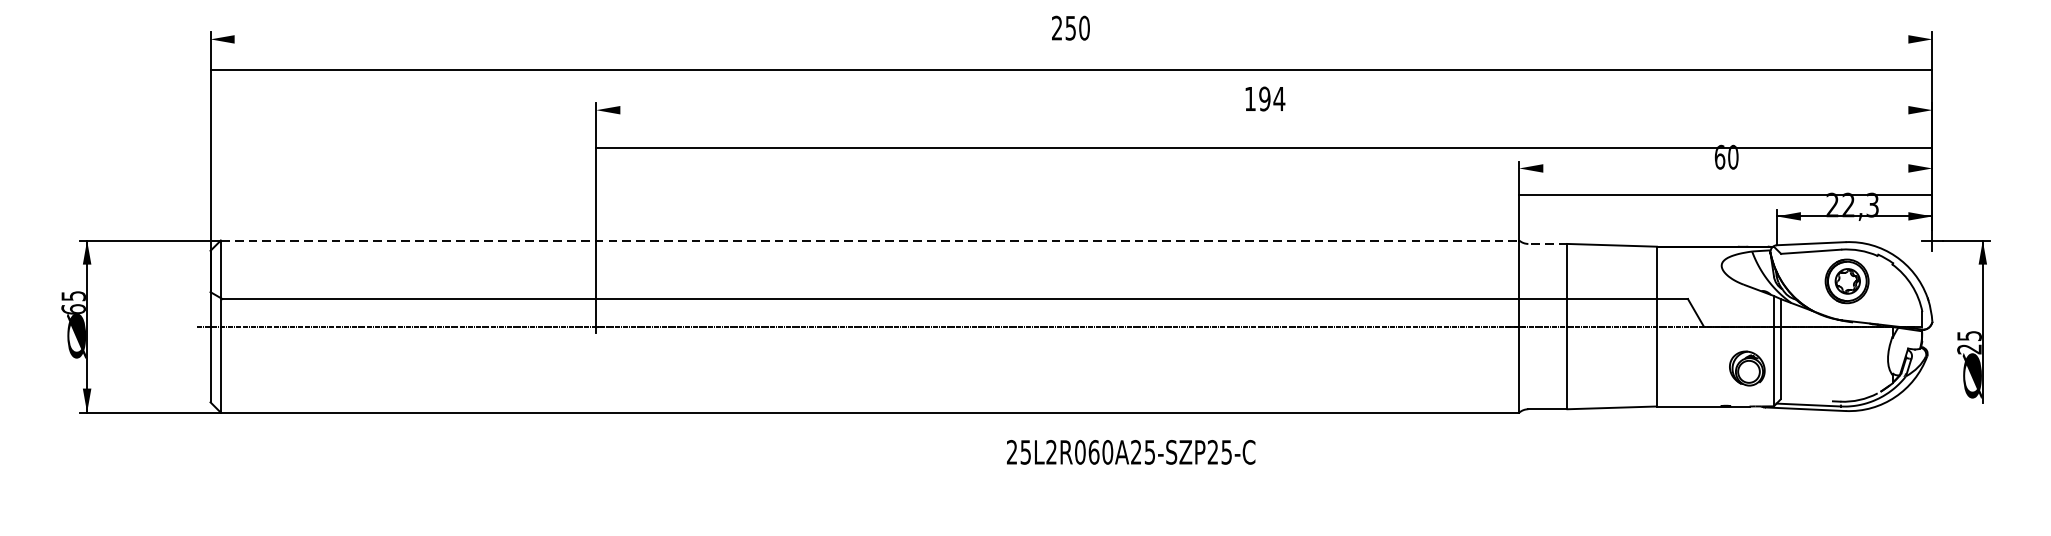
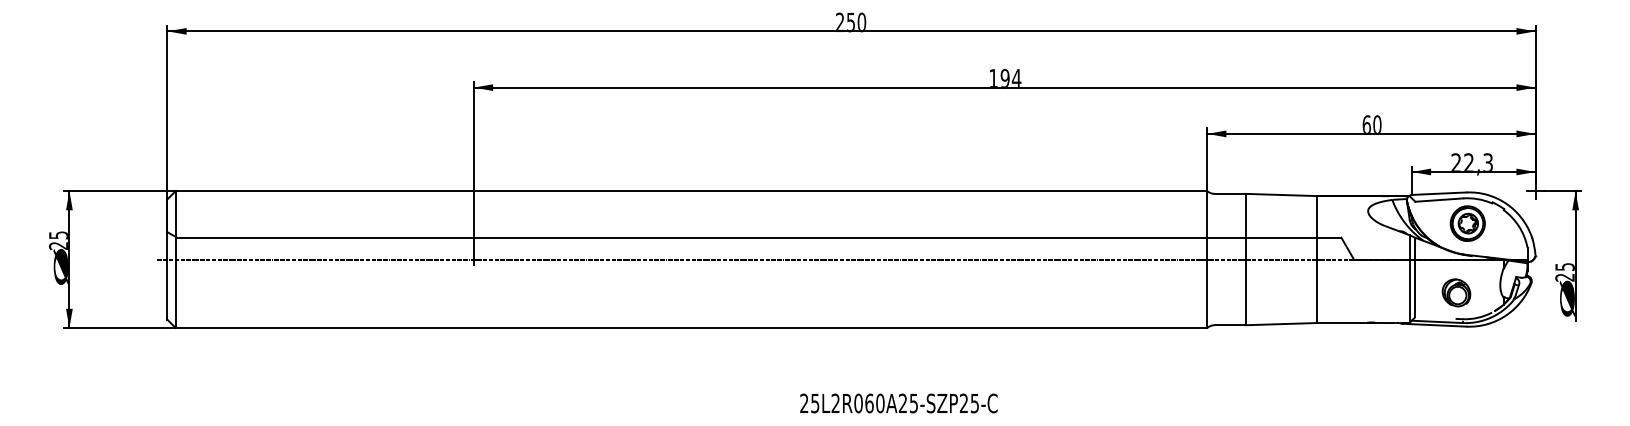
line: (1071, 69) -> (851, 31), moved
line: (1264, 147) -> (1004, 87), moved
line: (1725, 194) -> (1371, 133), moved
line: (870, 240) -> (691, 191), dashed -> solid
line: (1548, 243) -> (1230, 193), dashed -> solid
text: (73, 308) -> (58, 245), 65 -> 25
part: (1747, 368) -> (1456, 292), moved
text: (1130, 452) -> (898, 403), moved

